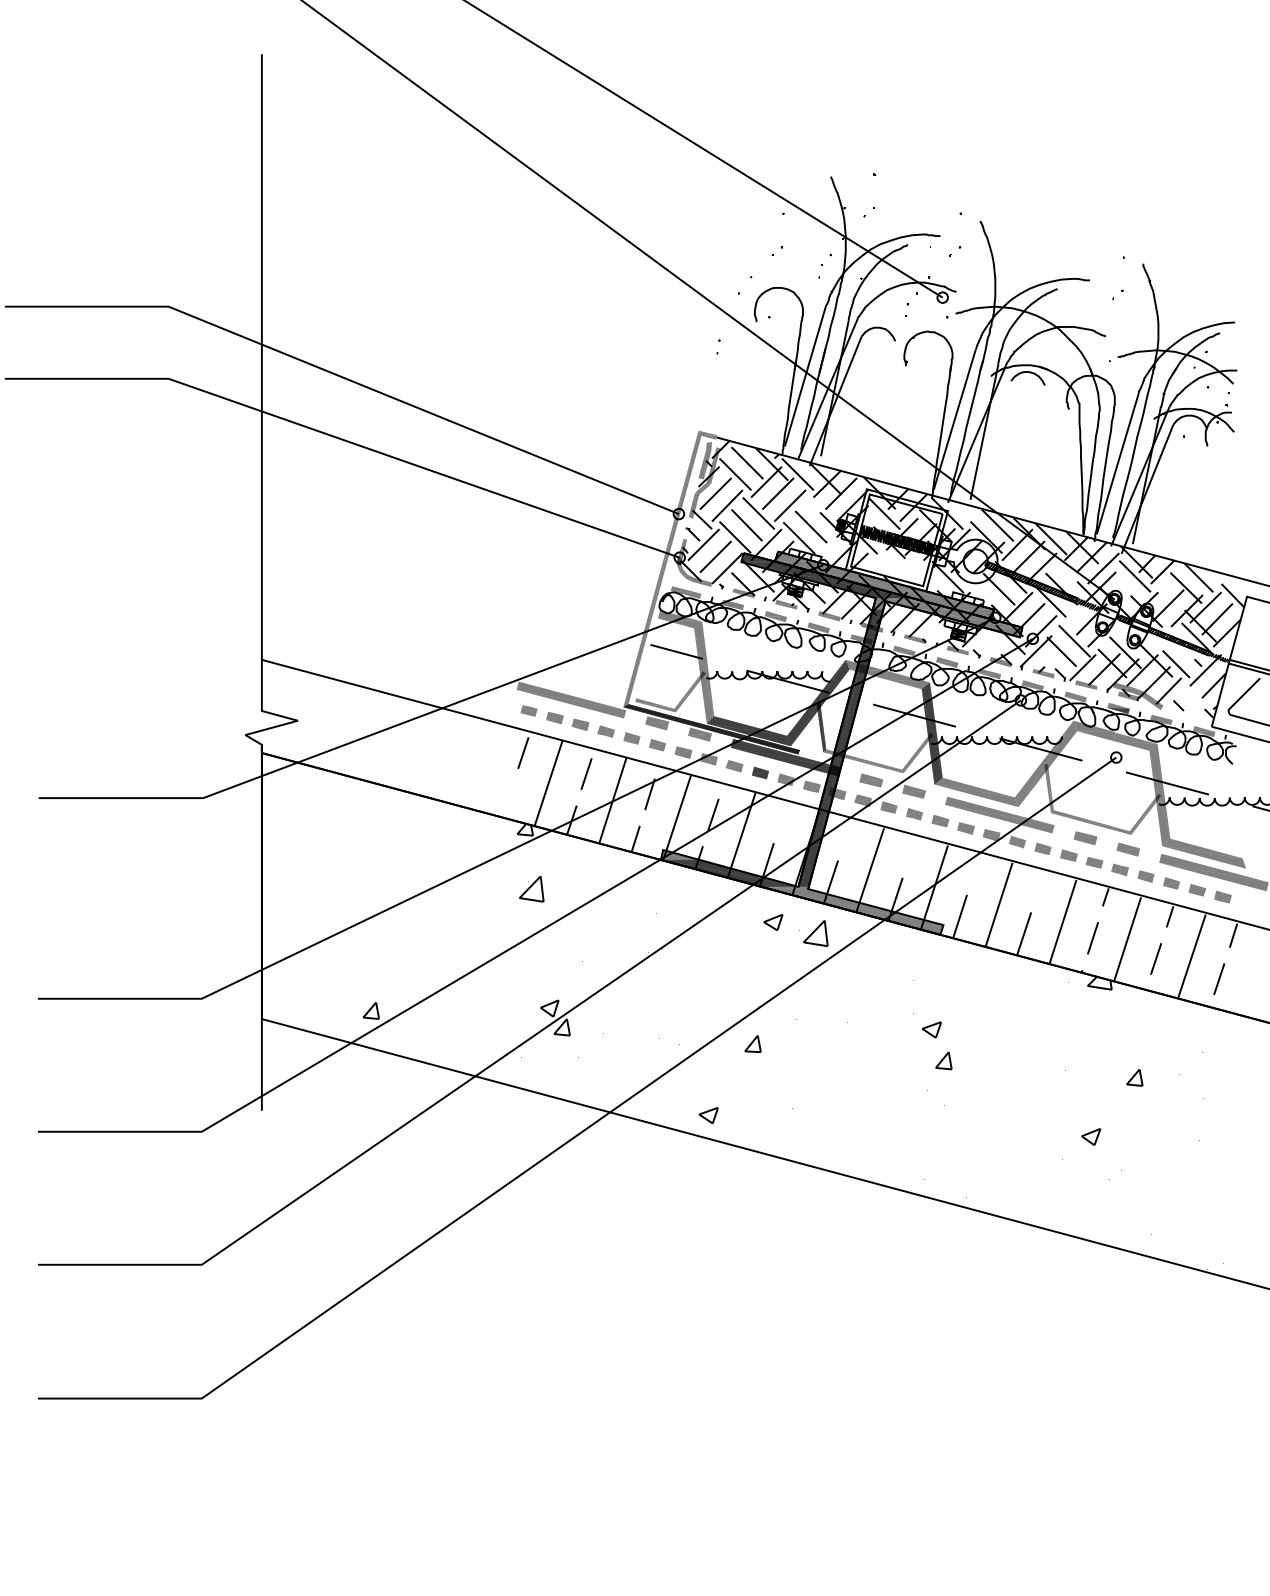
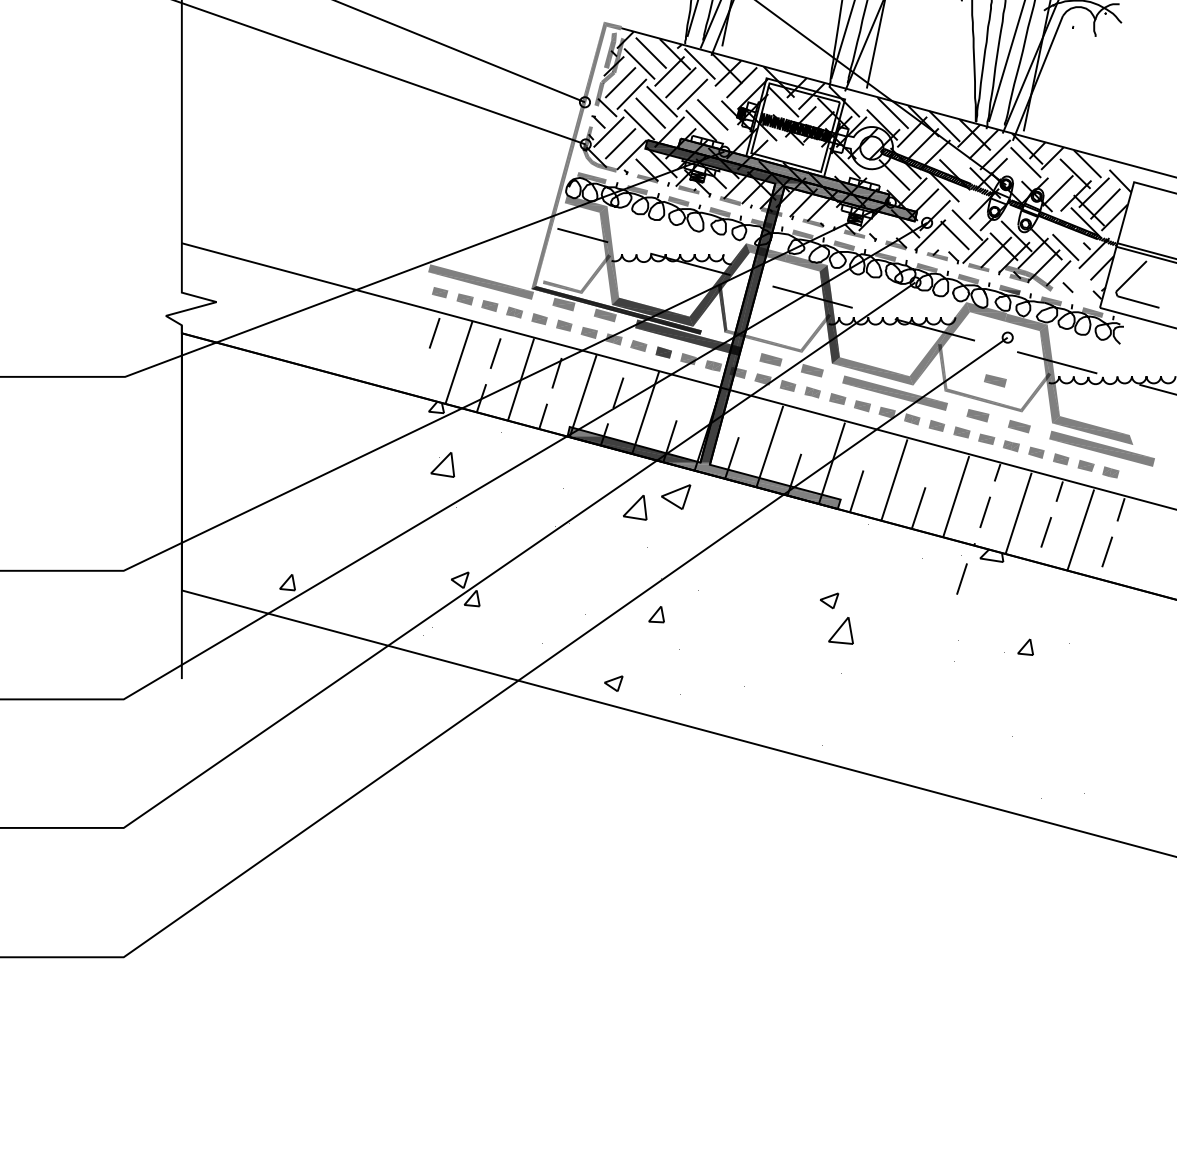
part: (1103, 802) -> (995, 381), added
part: (773, 922) -> (676, 497), size x1.6
part: (815, 933) -> (634, 507), moved
line: (1068, 1007) -> (961, 579), added
part: (943, 1060) -> (840, 630), size x1.6
part: (1091, 1136) -> (983, 703), removed

